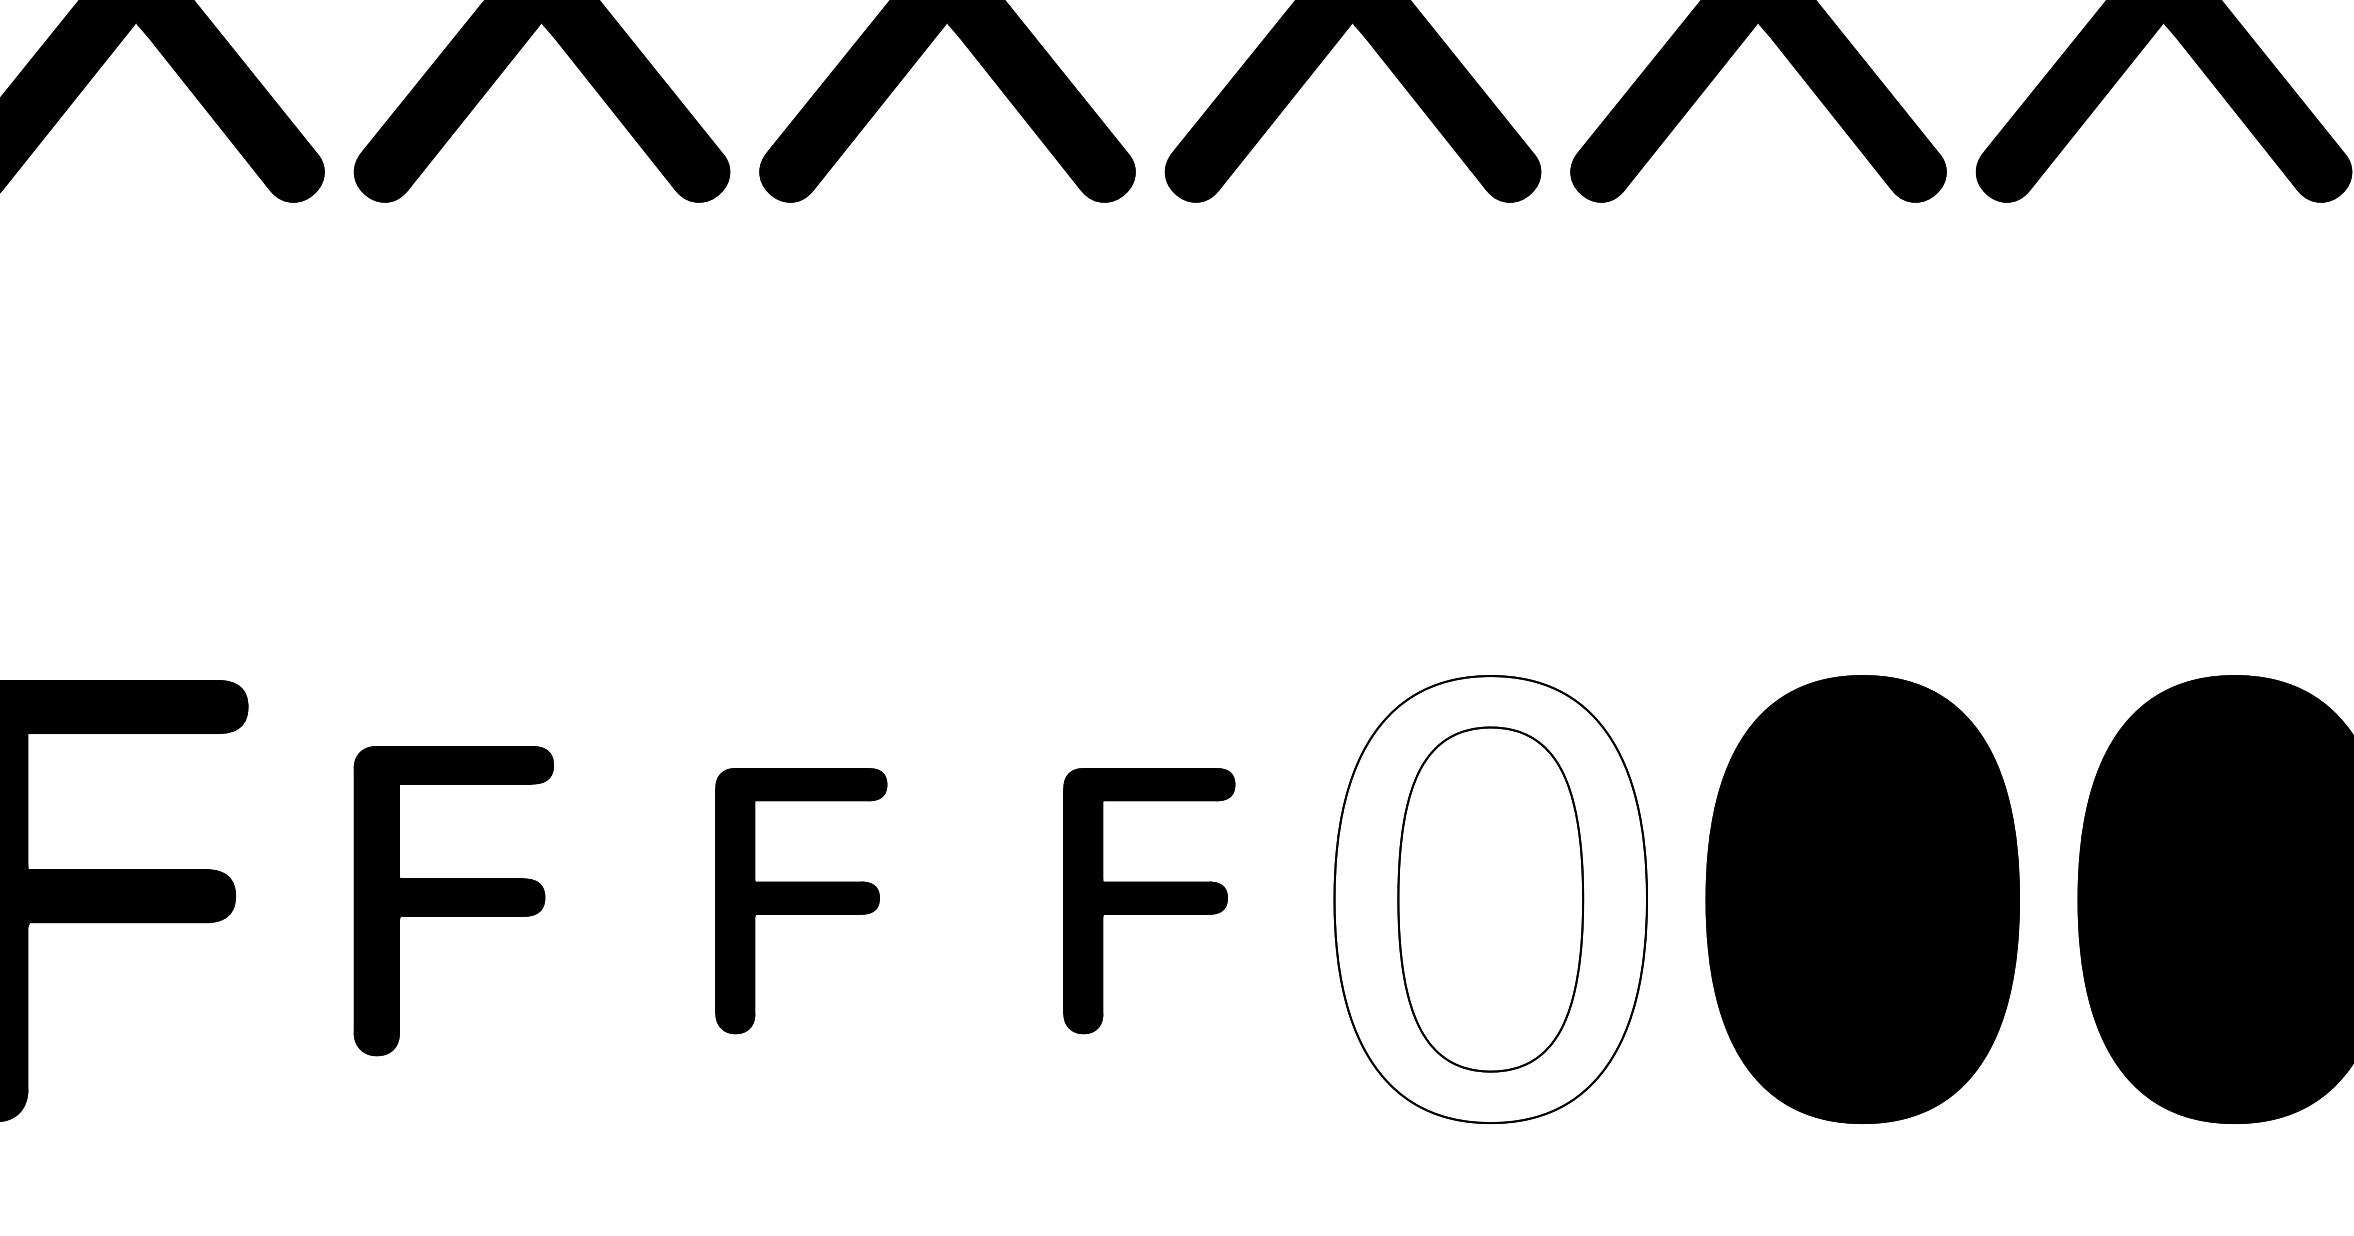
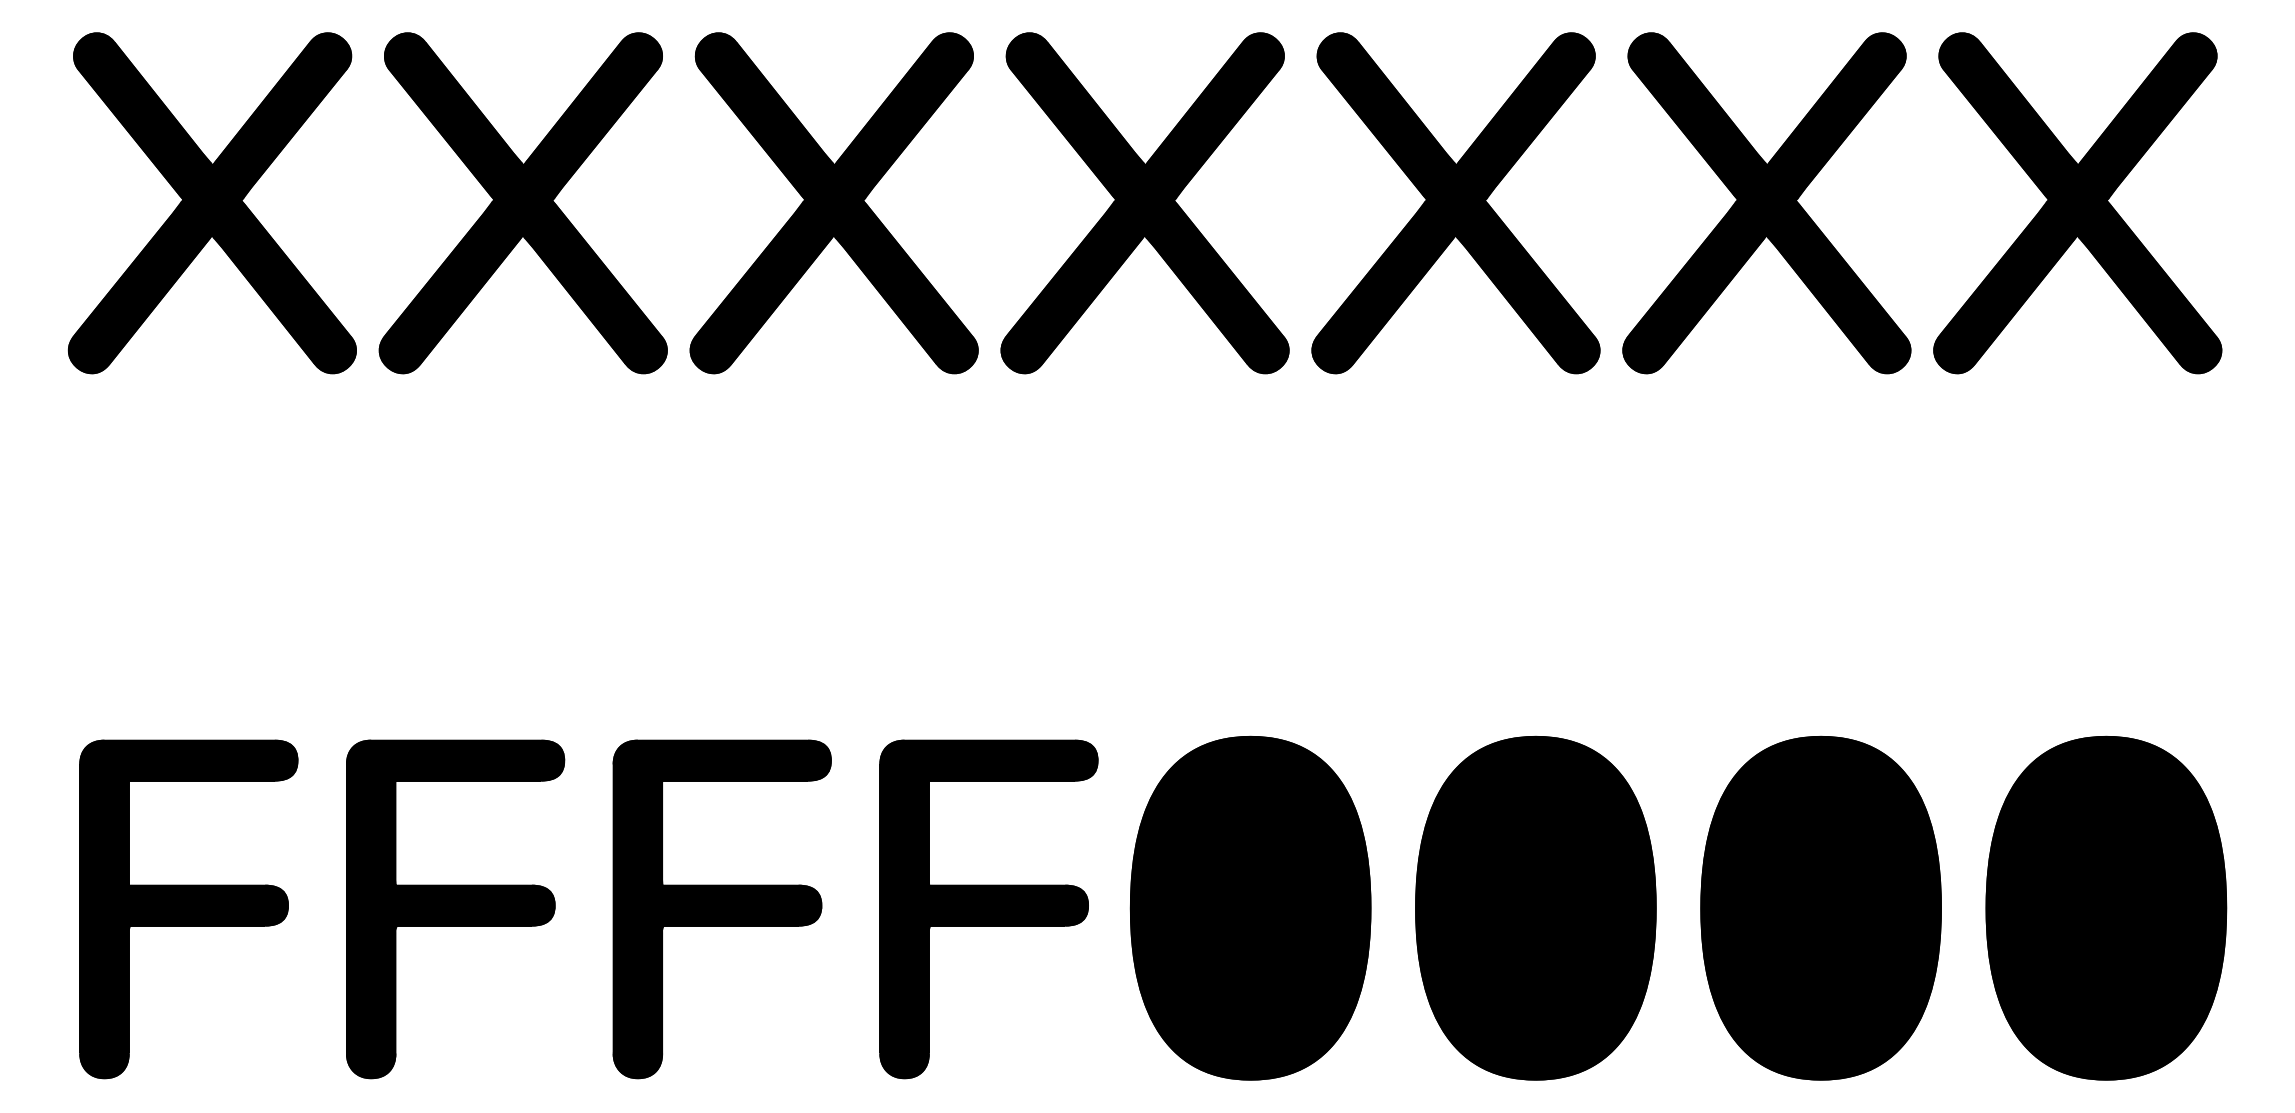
fill: (1490, 898) -> (1250, 907), added
fill: (1490, 899) -> (1250, 908), added
part: (453, 901) -> (455, 909), size x1.43
part: (800, 901) -> (721, 909), size x1.67
part: (1148, 901) -> (988, 909), size x1.67

